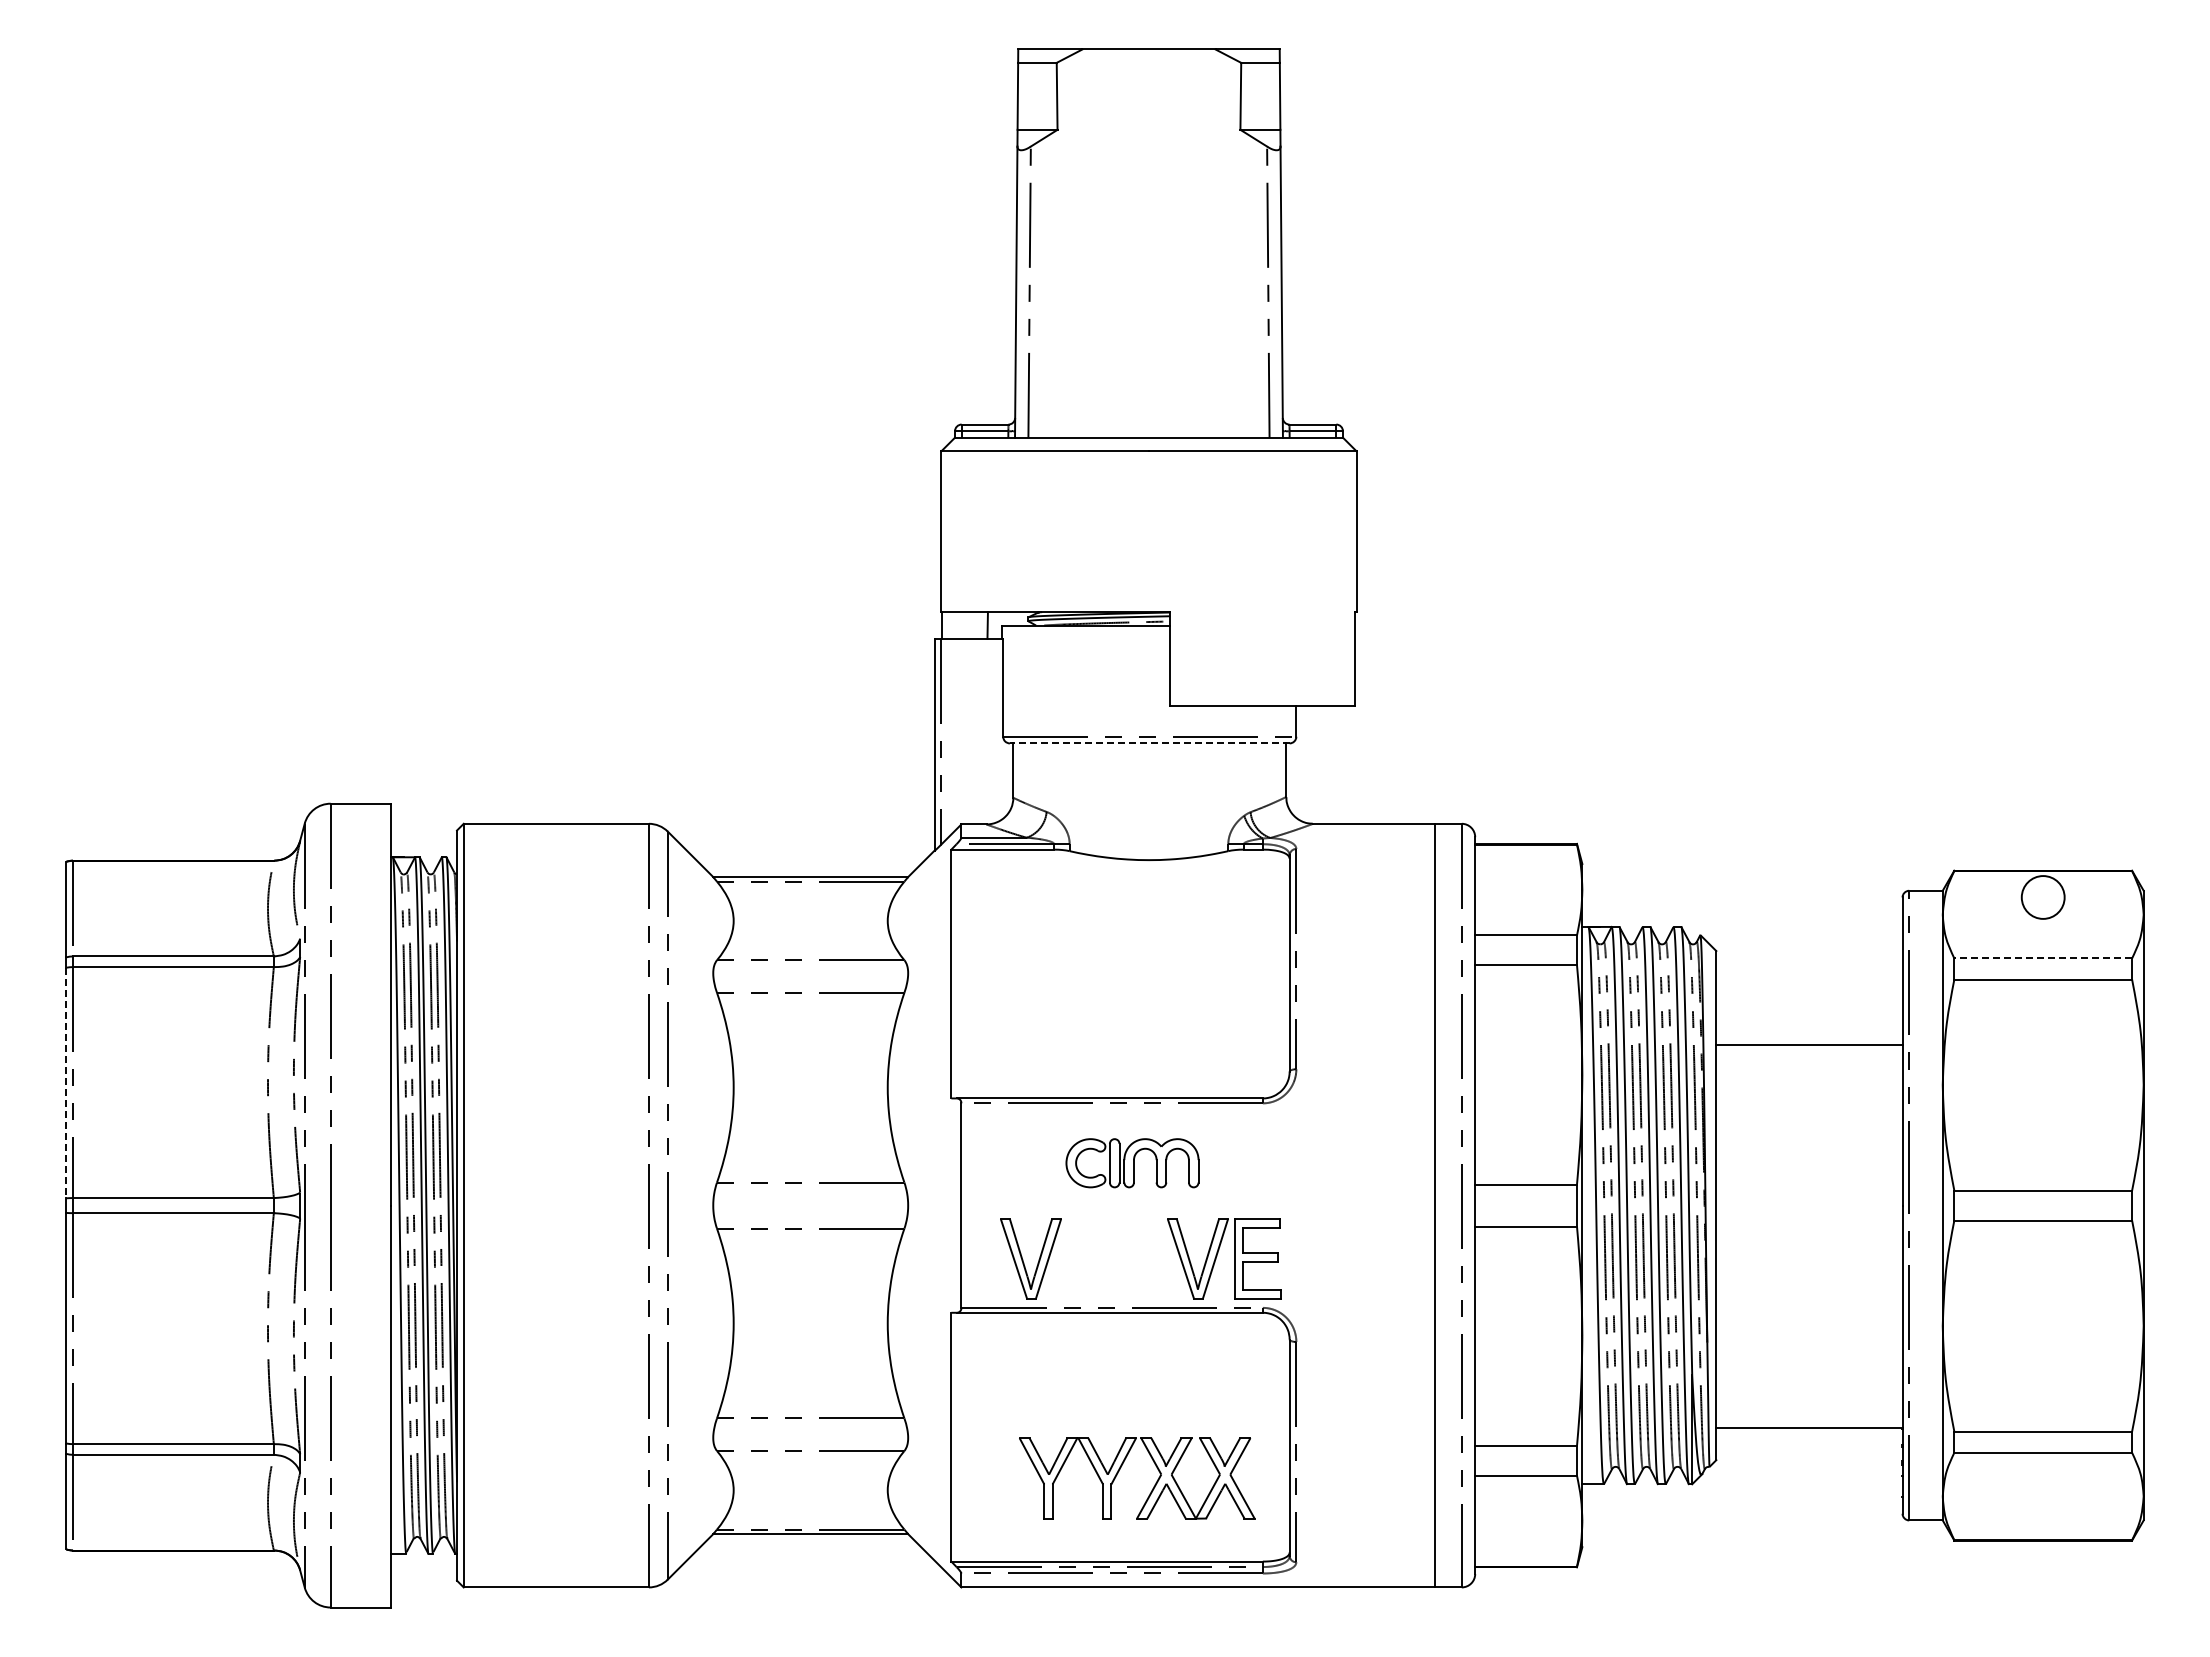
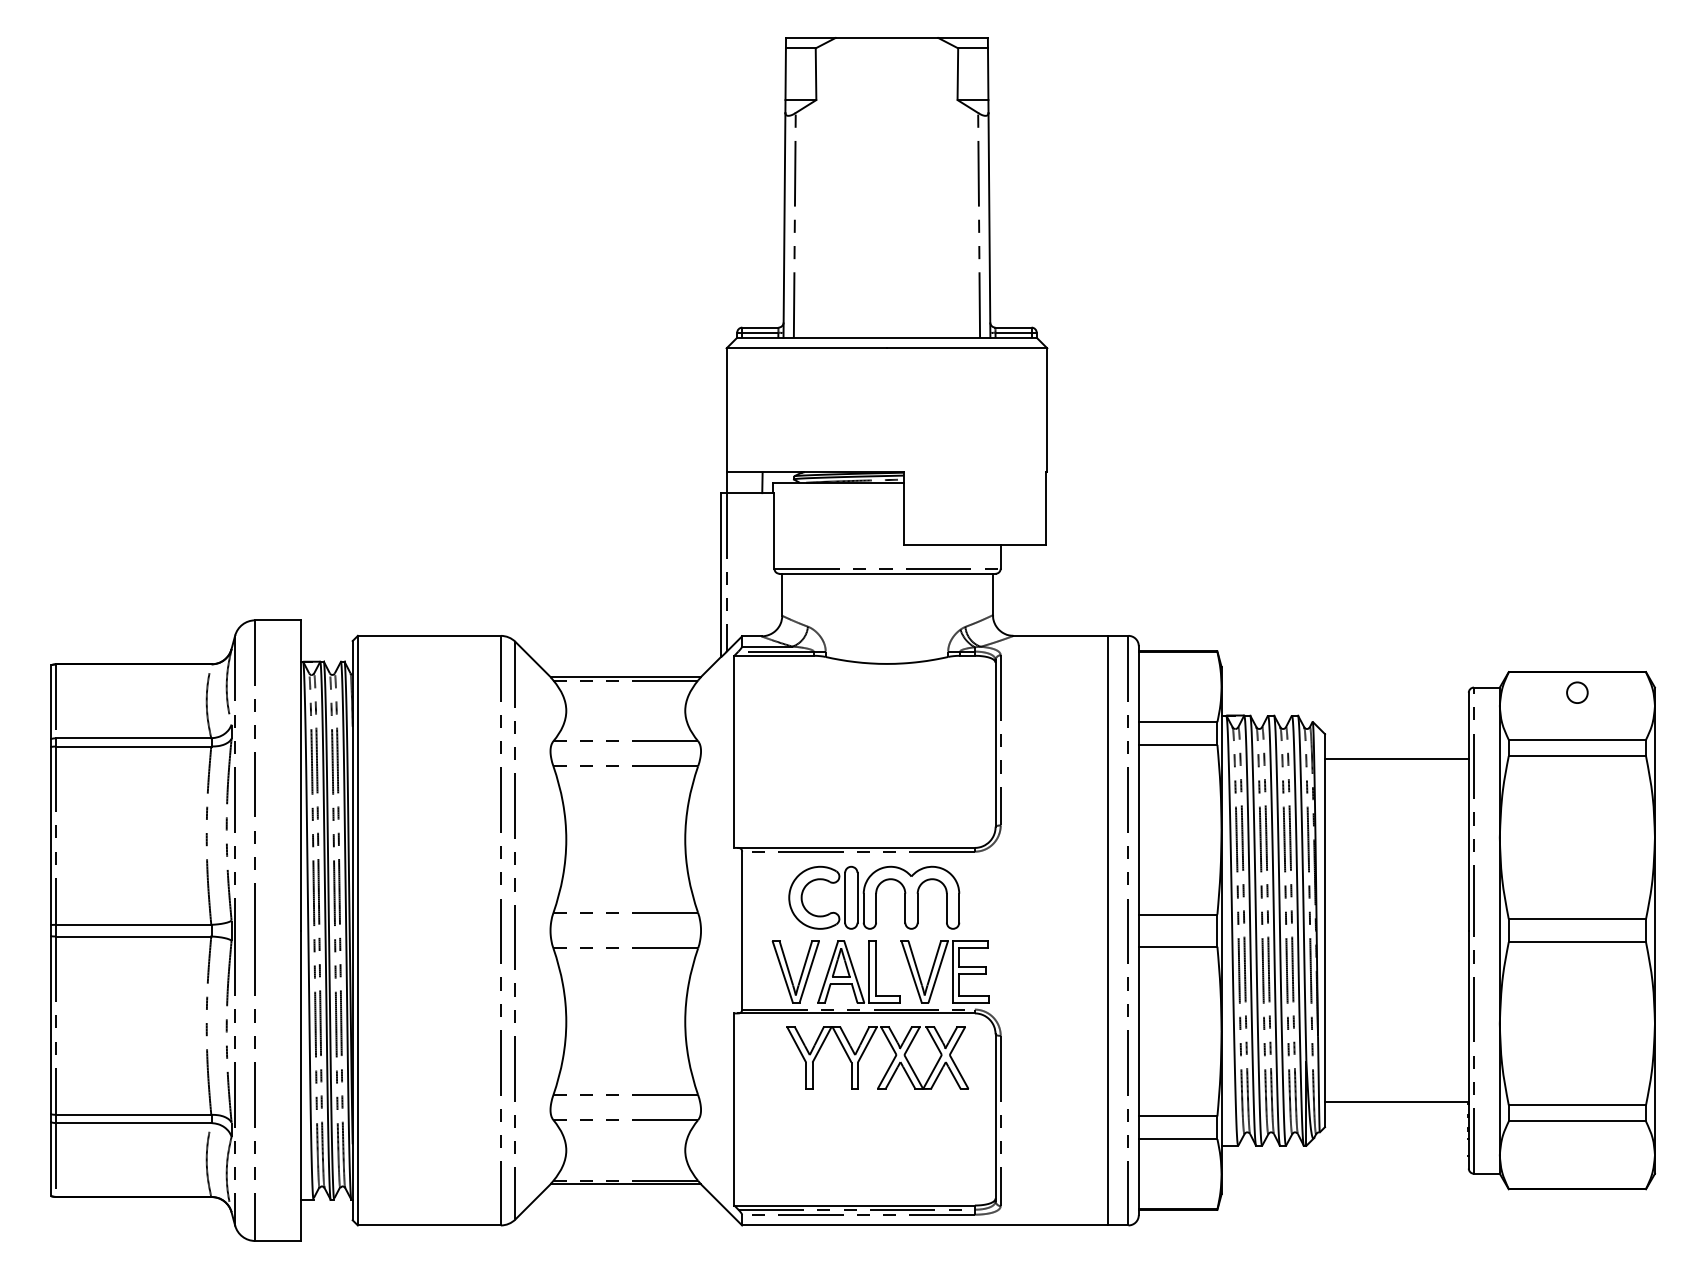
line: (1149, 743) -> (887, 573), dashed -> solid
circle: (2042, 897) -> (1576, 692), size x0.62
line: (2043, 958) -> (1577, 739), dashed -> solid
line: (1809, 1045) -> (1396, 759), moved
line: (66, 1083) -> (51, 836), dashed -> solid
part: (1132, 1163) -> (874, 898), size x1.67
part: (1112, 1258) -> (858, 971), added
part: (1153, 1486) -> (890, 1064), moved

